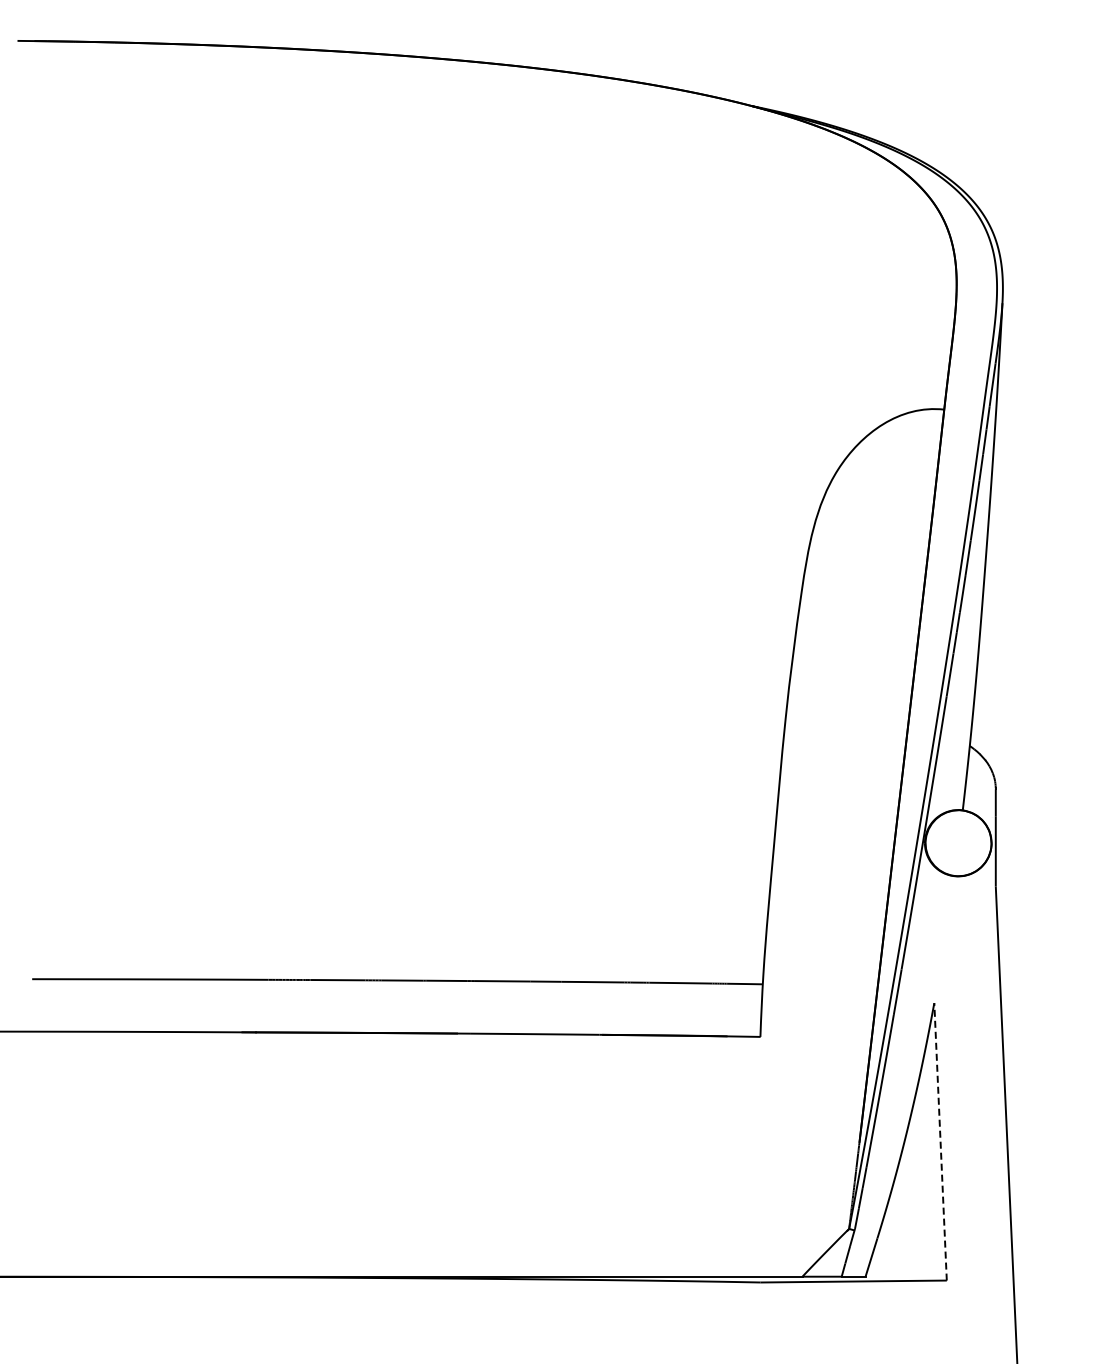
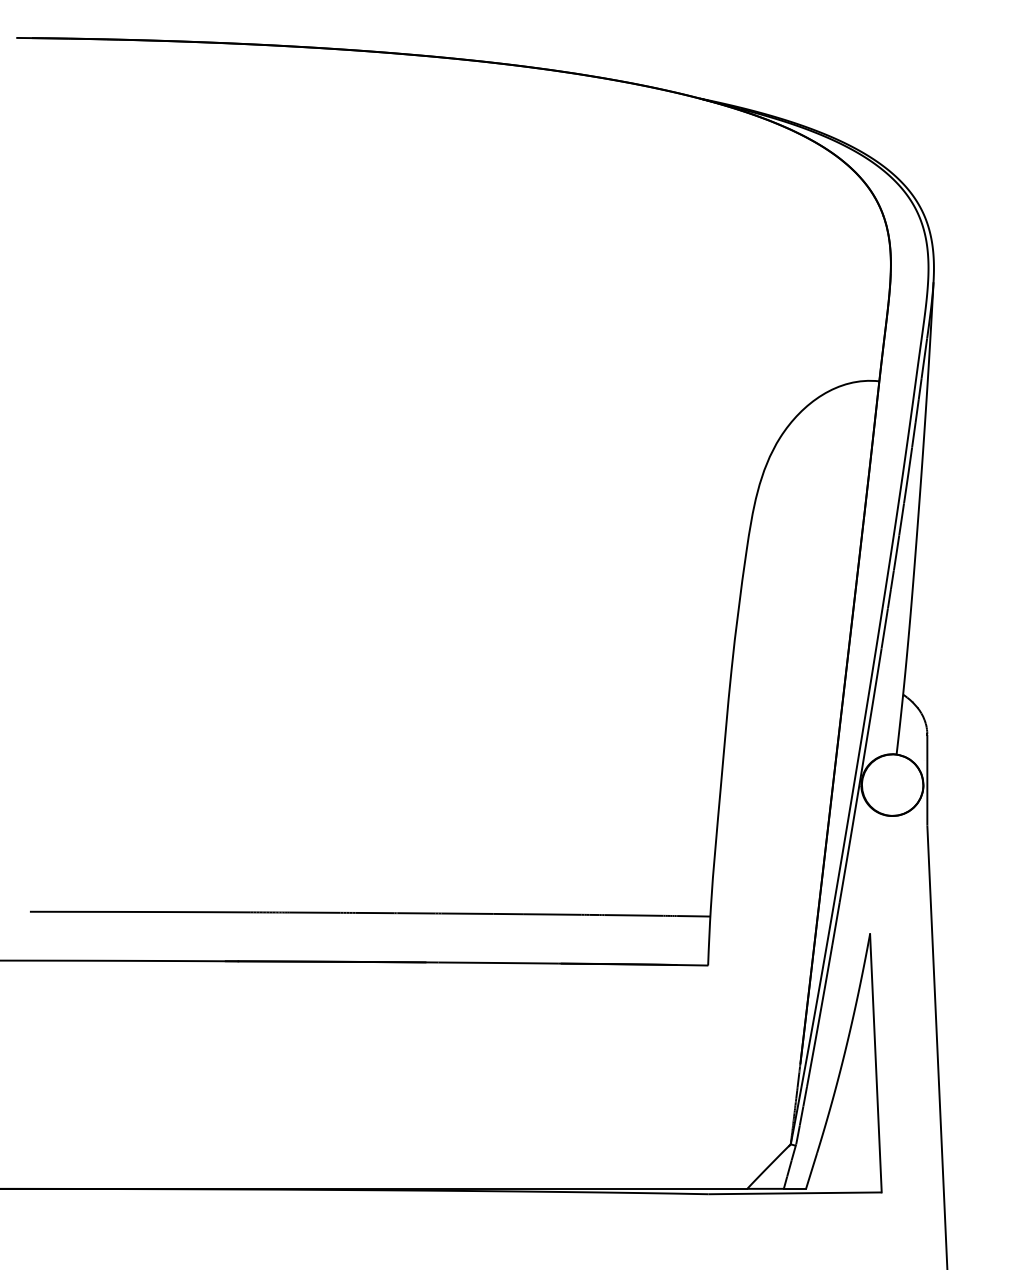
line: (940, 1141) -> (875, 1062), dashed -> solid

